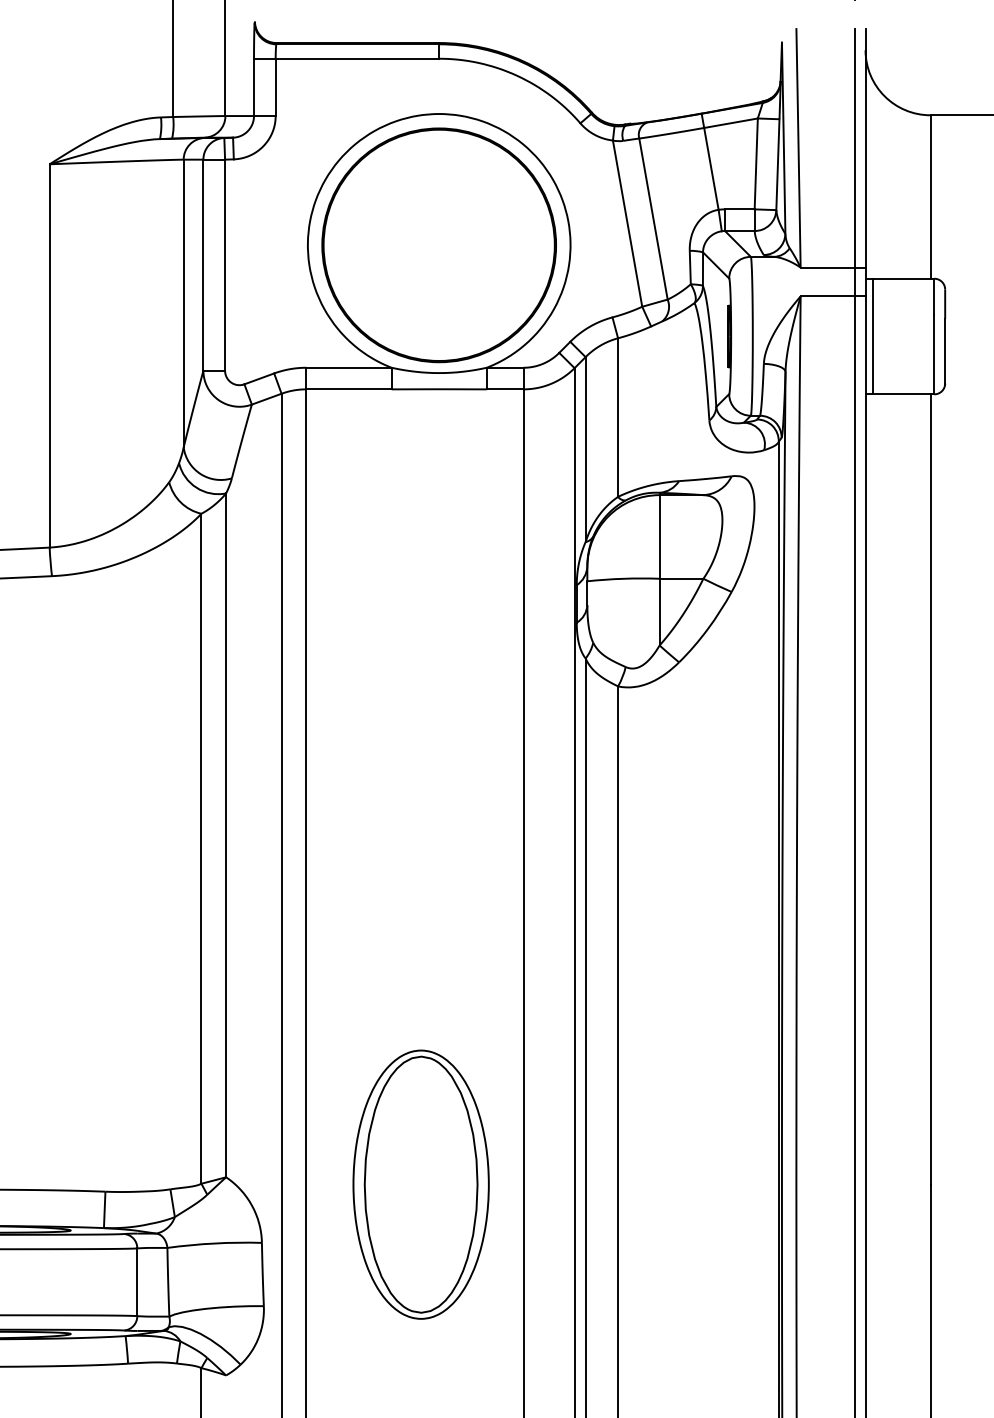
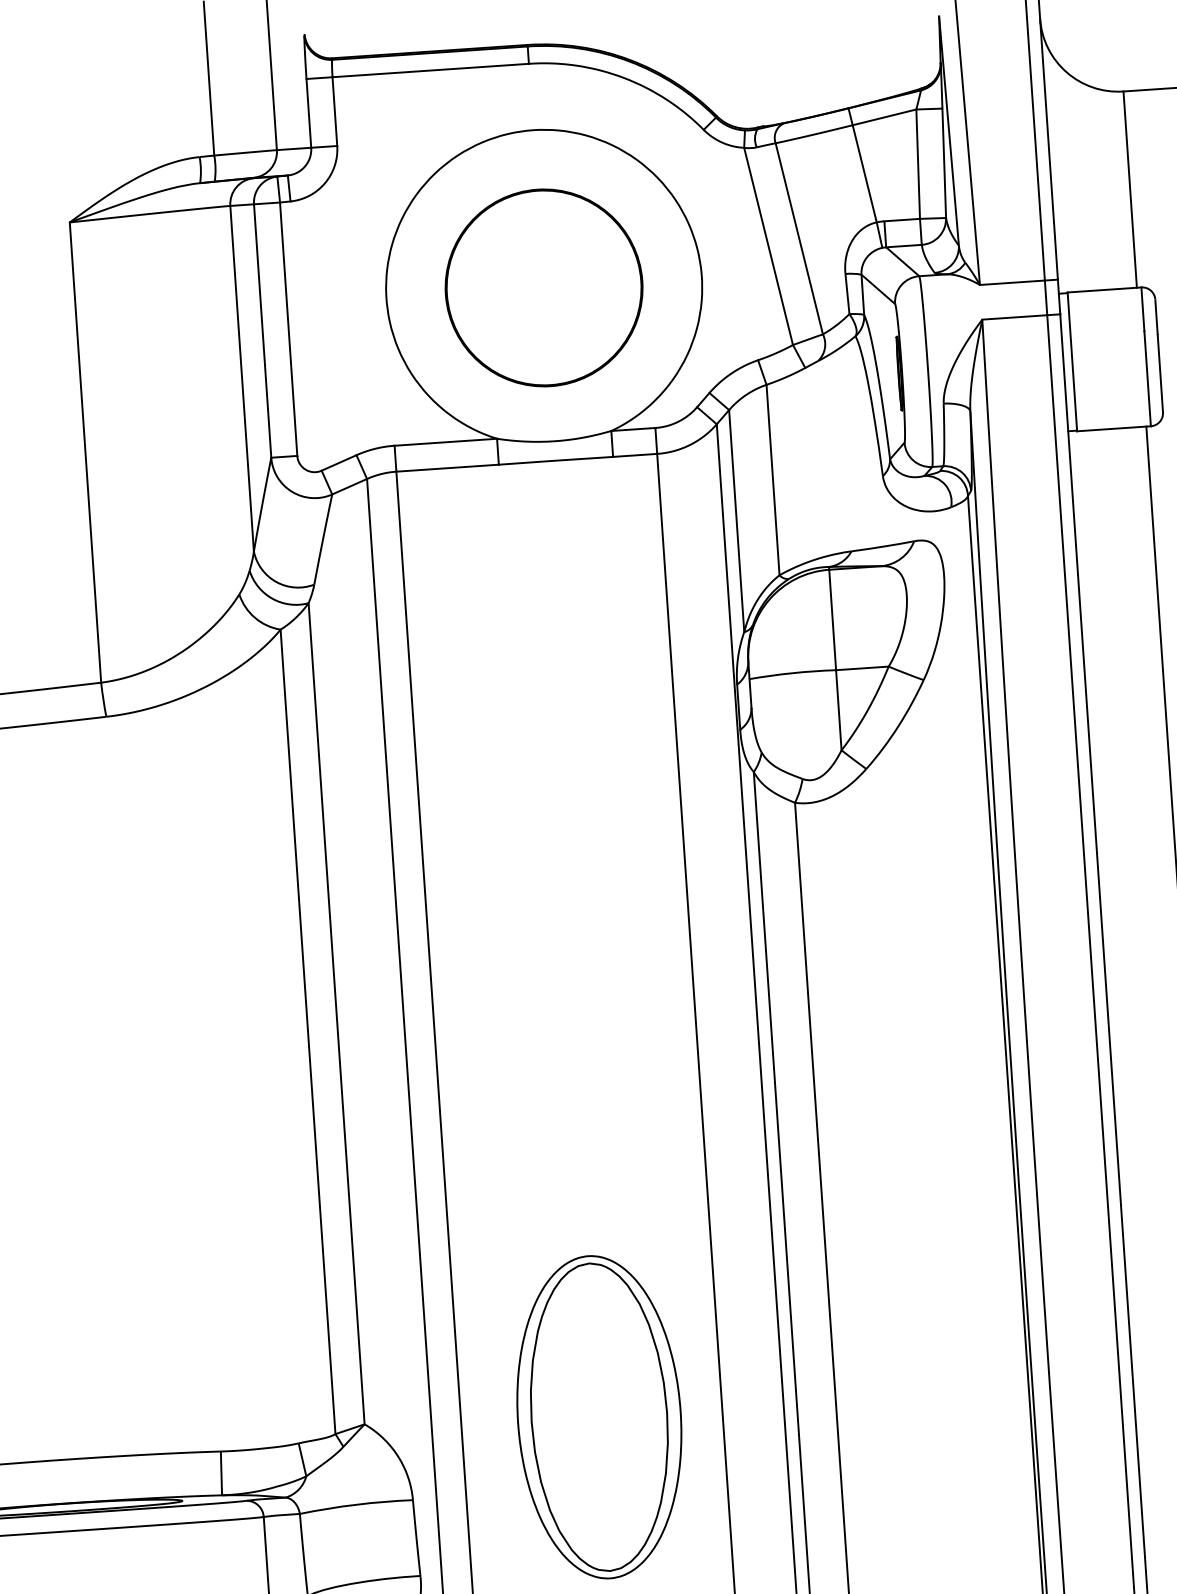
part: (438, 245) -> (543, 288), size x0.7

